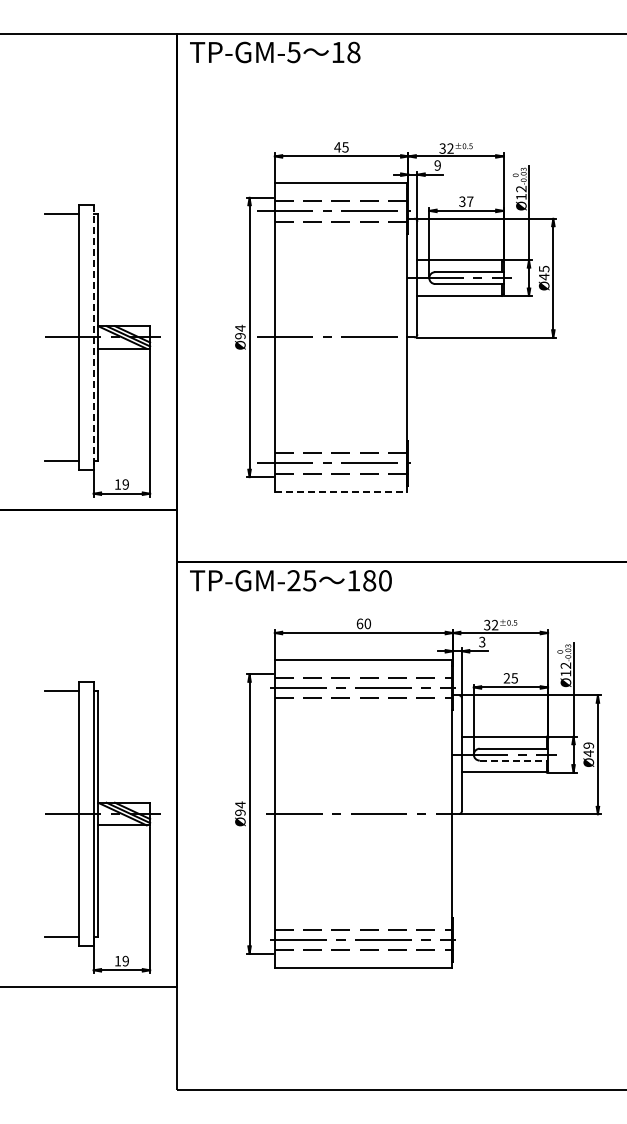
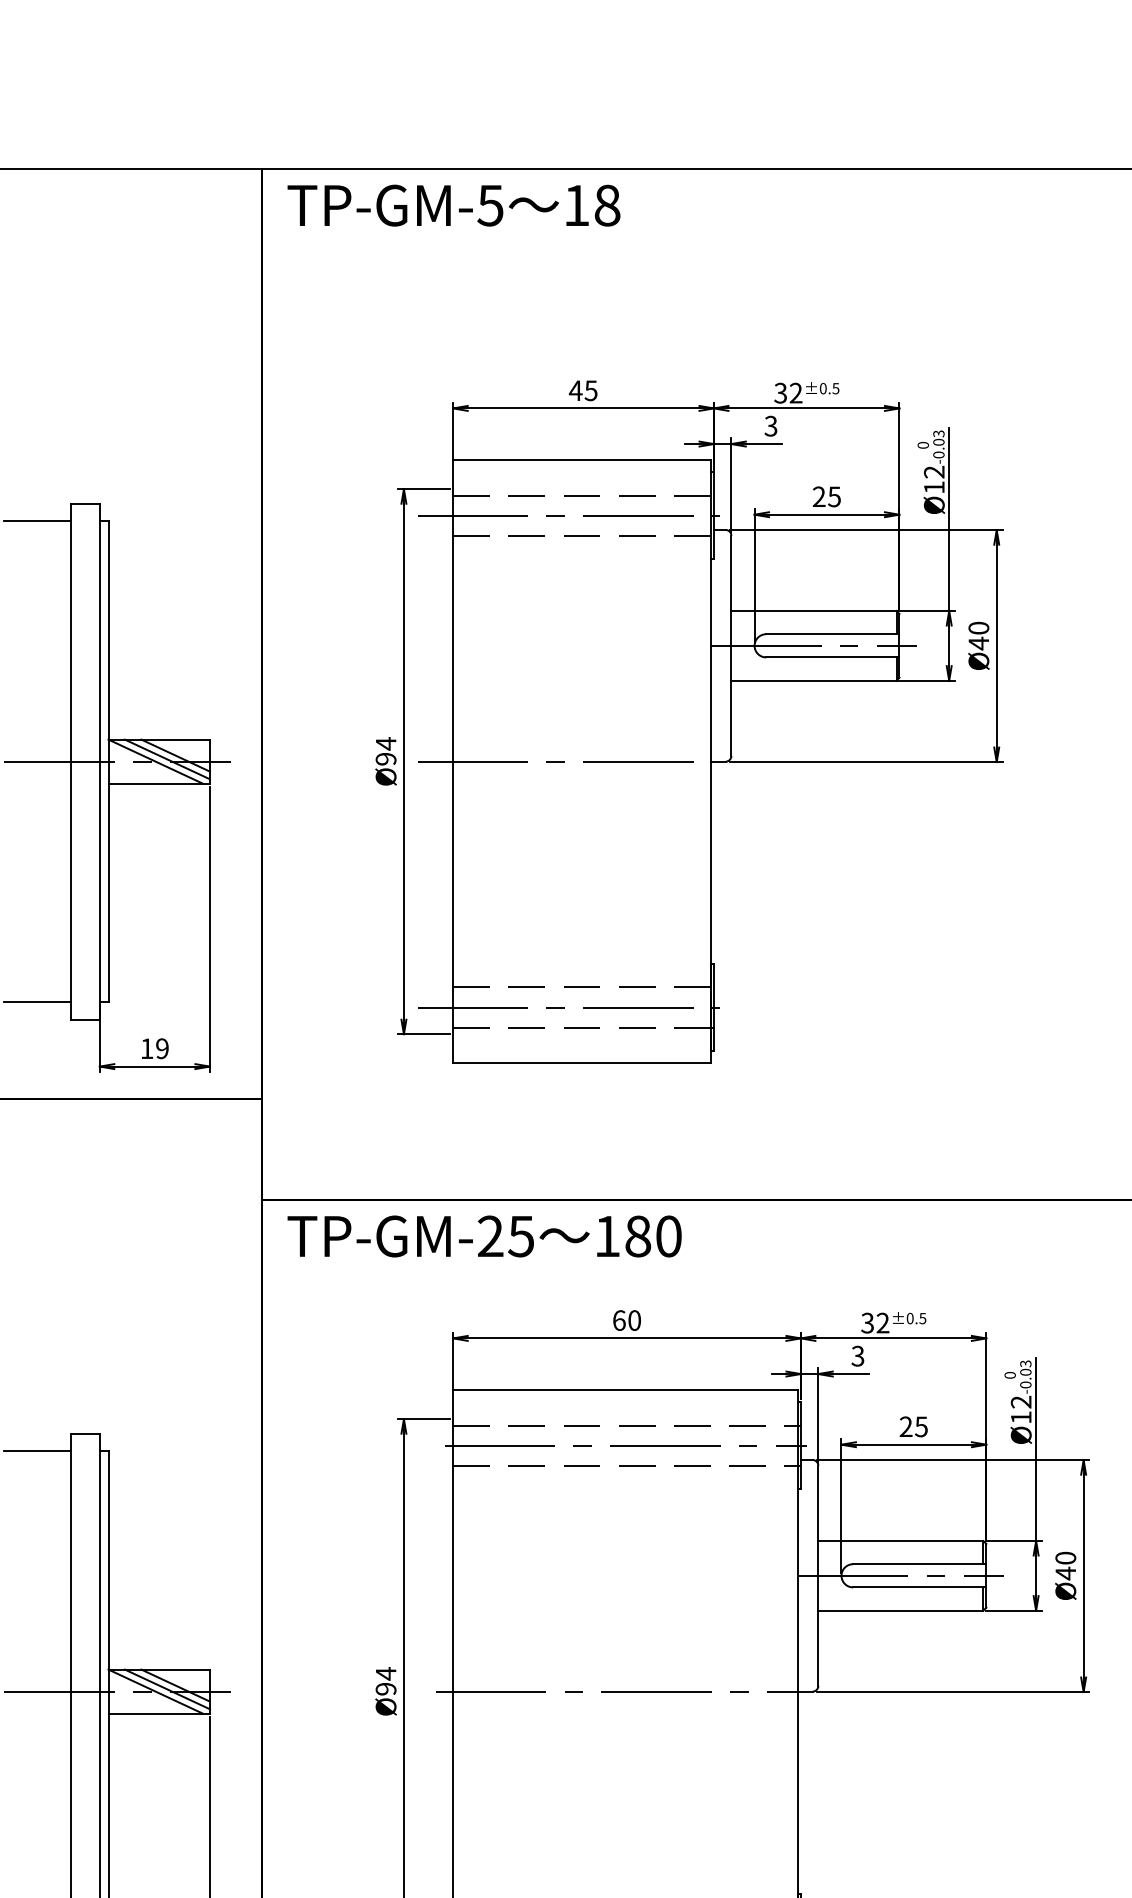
text: (437, 165) -> (770, 426), 9 -> 3
text: (466, 201) -> (827, 496), 37 -> 25
text: (544, 268) -> (979, 627), Ø45 -> Ø40
line: (93, 337) -> (99, 761), dashed -> solid
line: (341, 491) -> (583, 1062), dashed -> solid
text: (588, 745) -> (1065, 1557), Ø49 -> Ø40
line: (514, 760) -> (920, 1587), dashed -> solid

